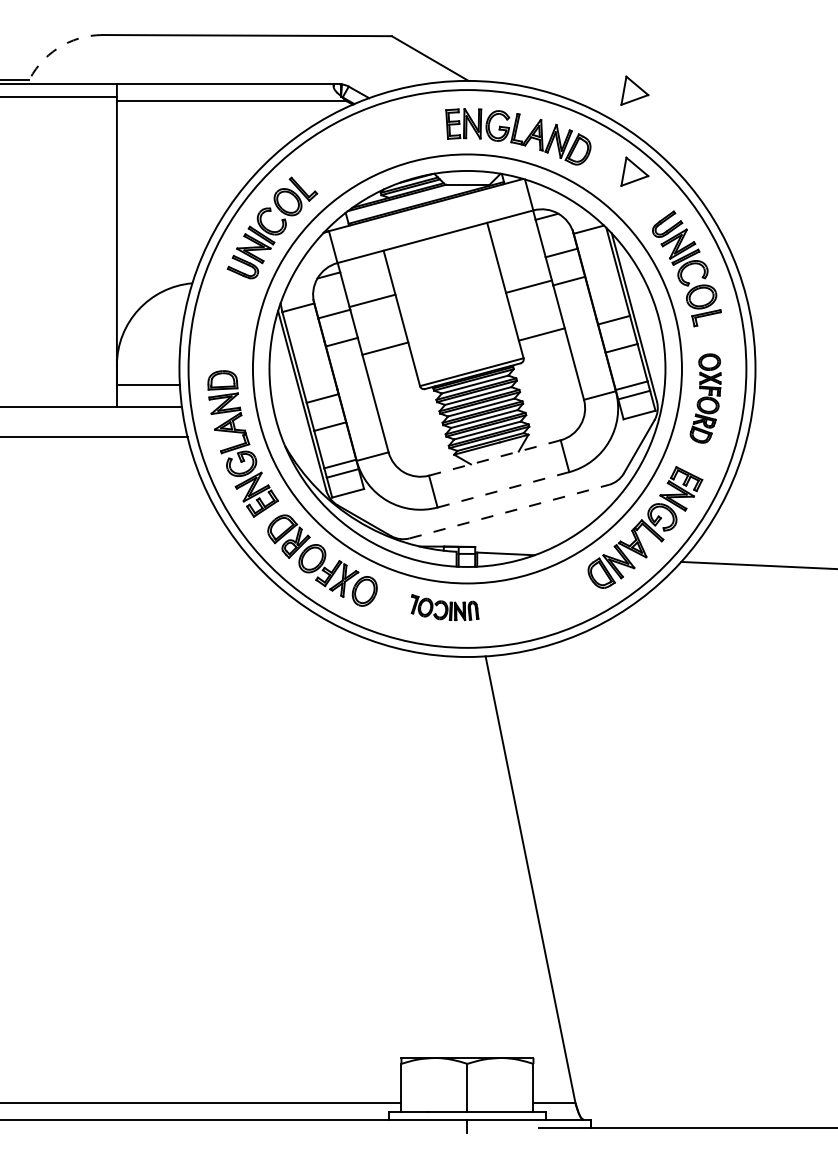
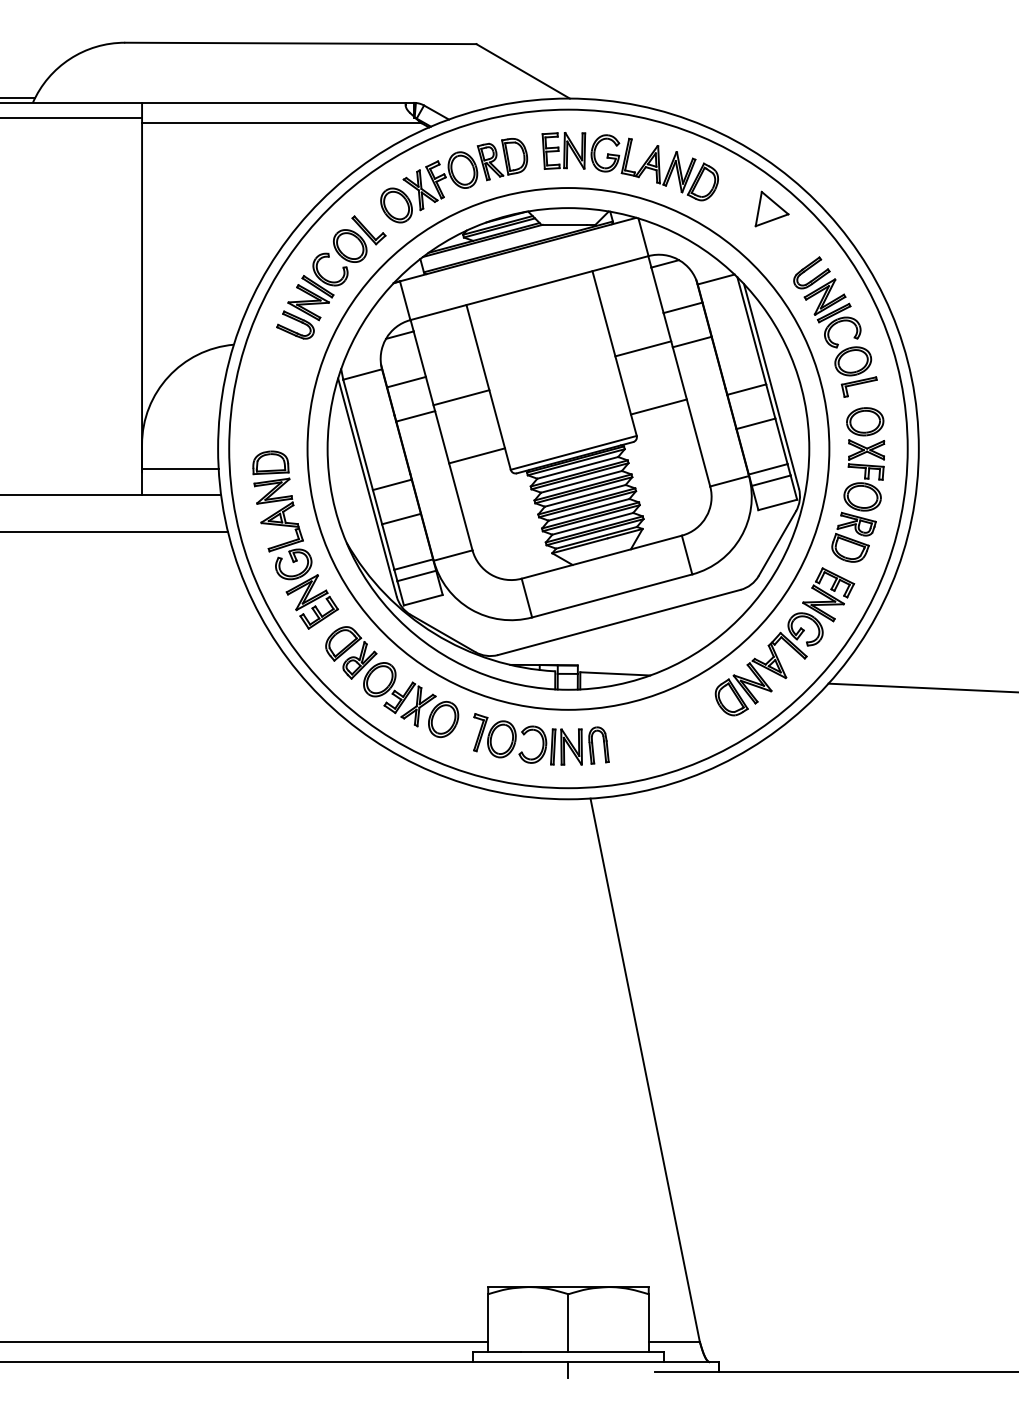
arc: (57, 48) -> (69, 59), dashed -> solid
part: (634, 90) -> (771, 110), removed
part: (373, 148) -> (454, 180), added
line: (372, 300) -> (461, 397), moved
line: (385, 348) -> (477, 455), moved
part: (705, 398) -> (857, 484), size x1.43
line: (495, 457) -> (602, 556), dashed -> solid
line: (503, 489) -> (612, 595), dashed -> solid
line: (509, 511) -> (619, 622), dashed -> solid
part: (444, 607) -> (540, 739), size x1.67

